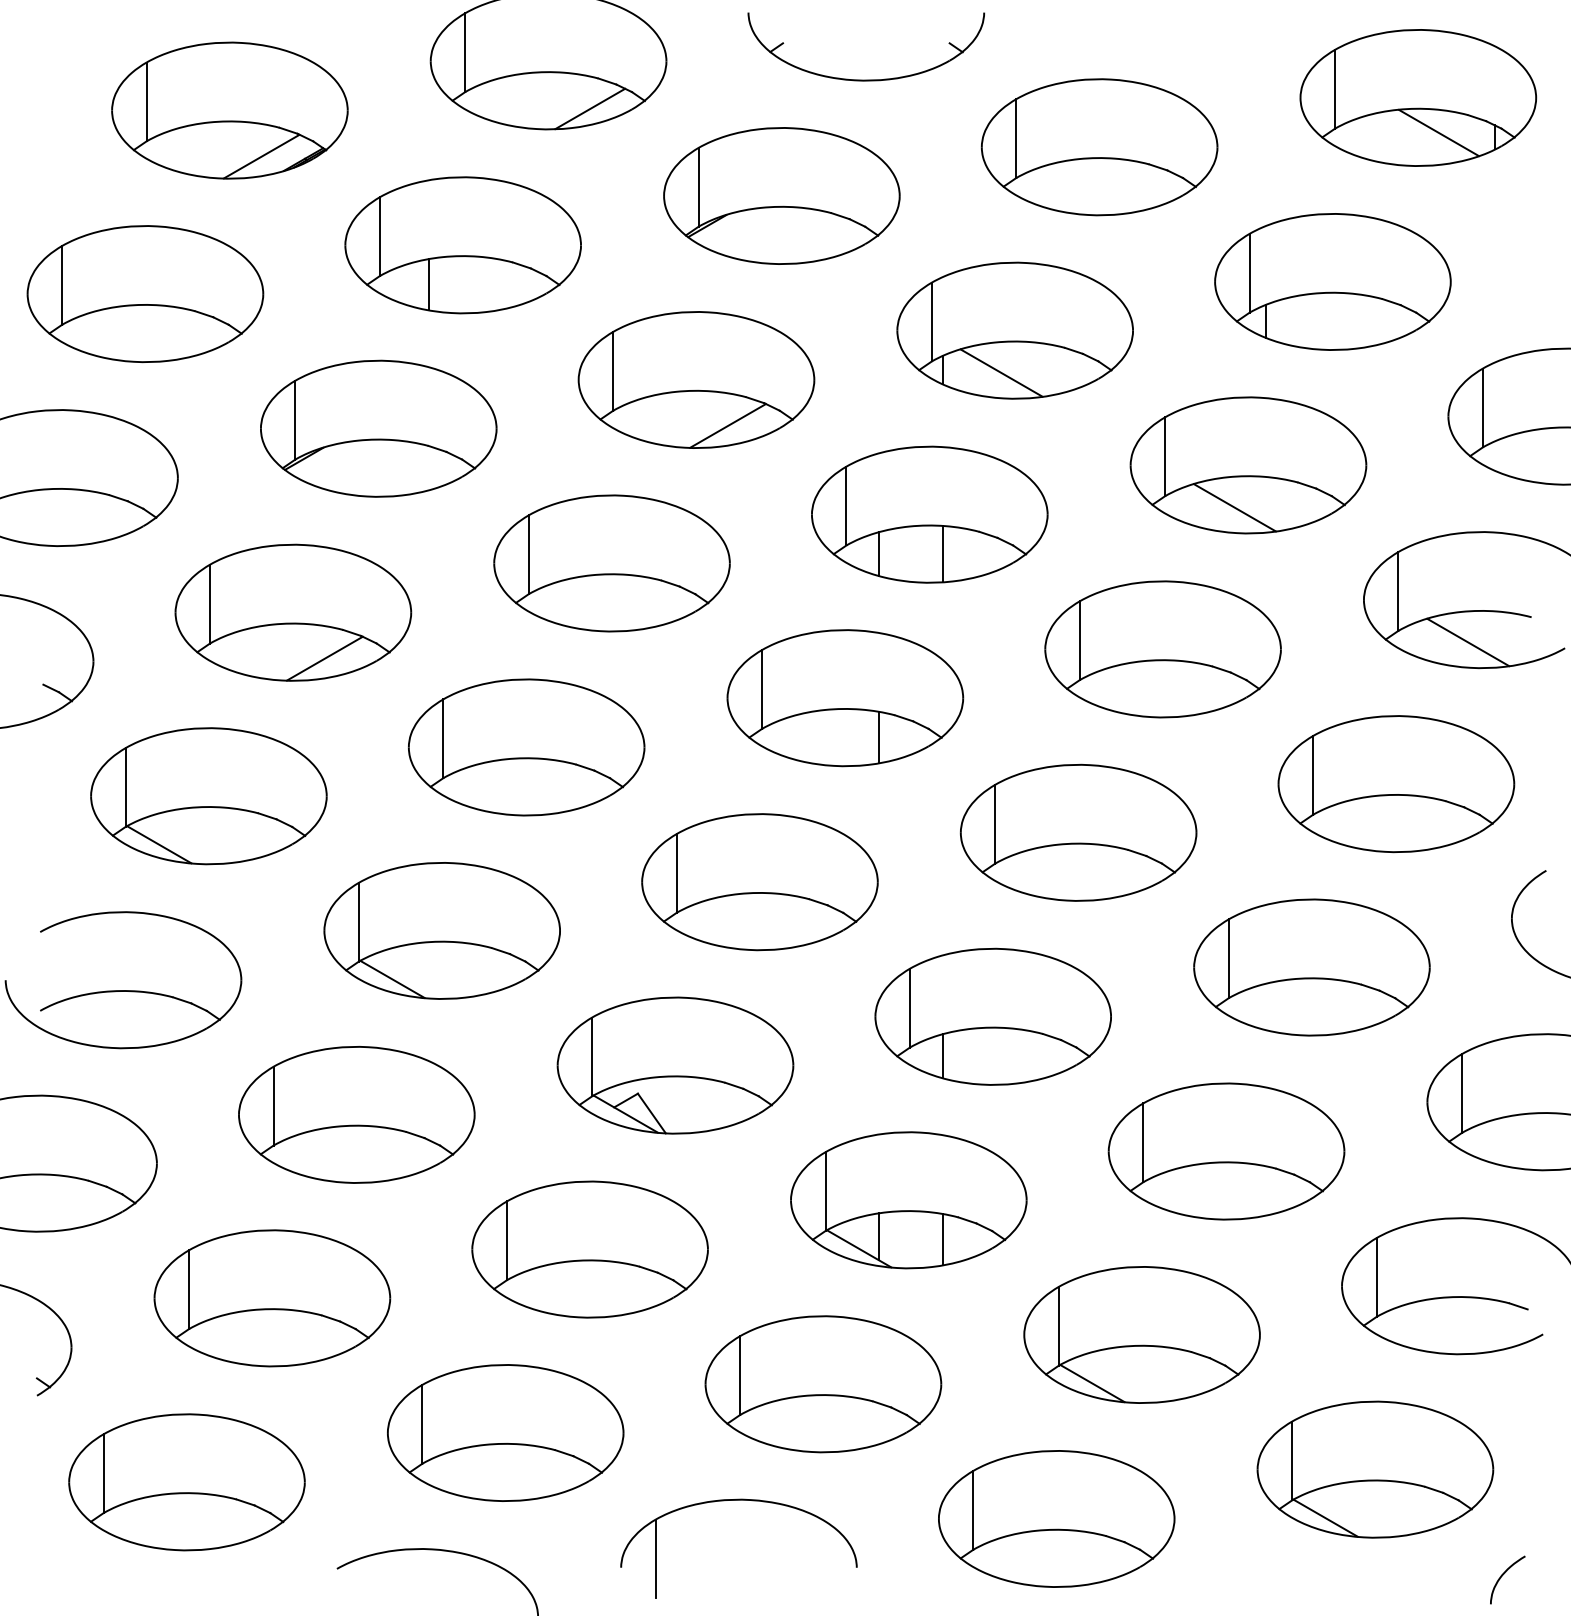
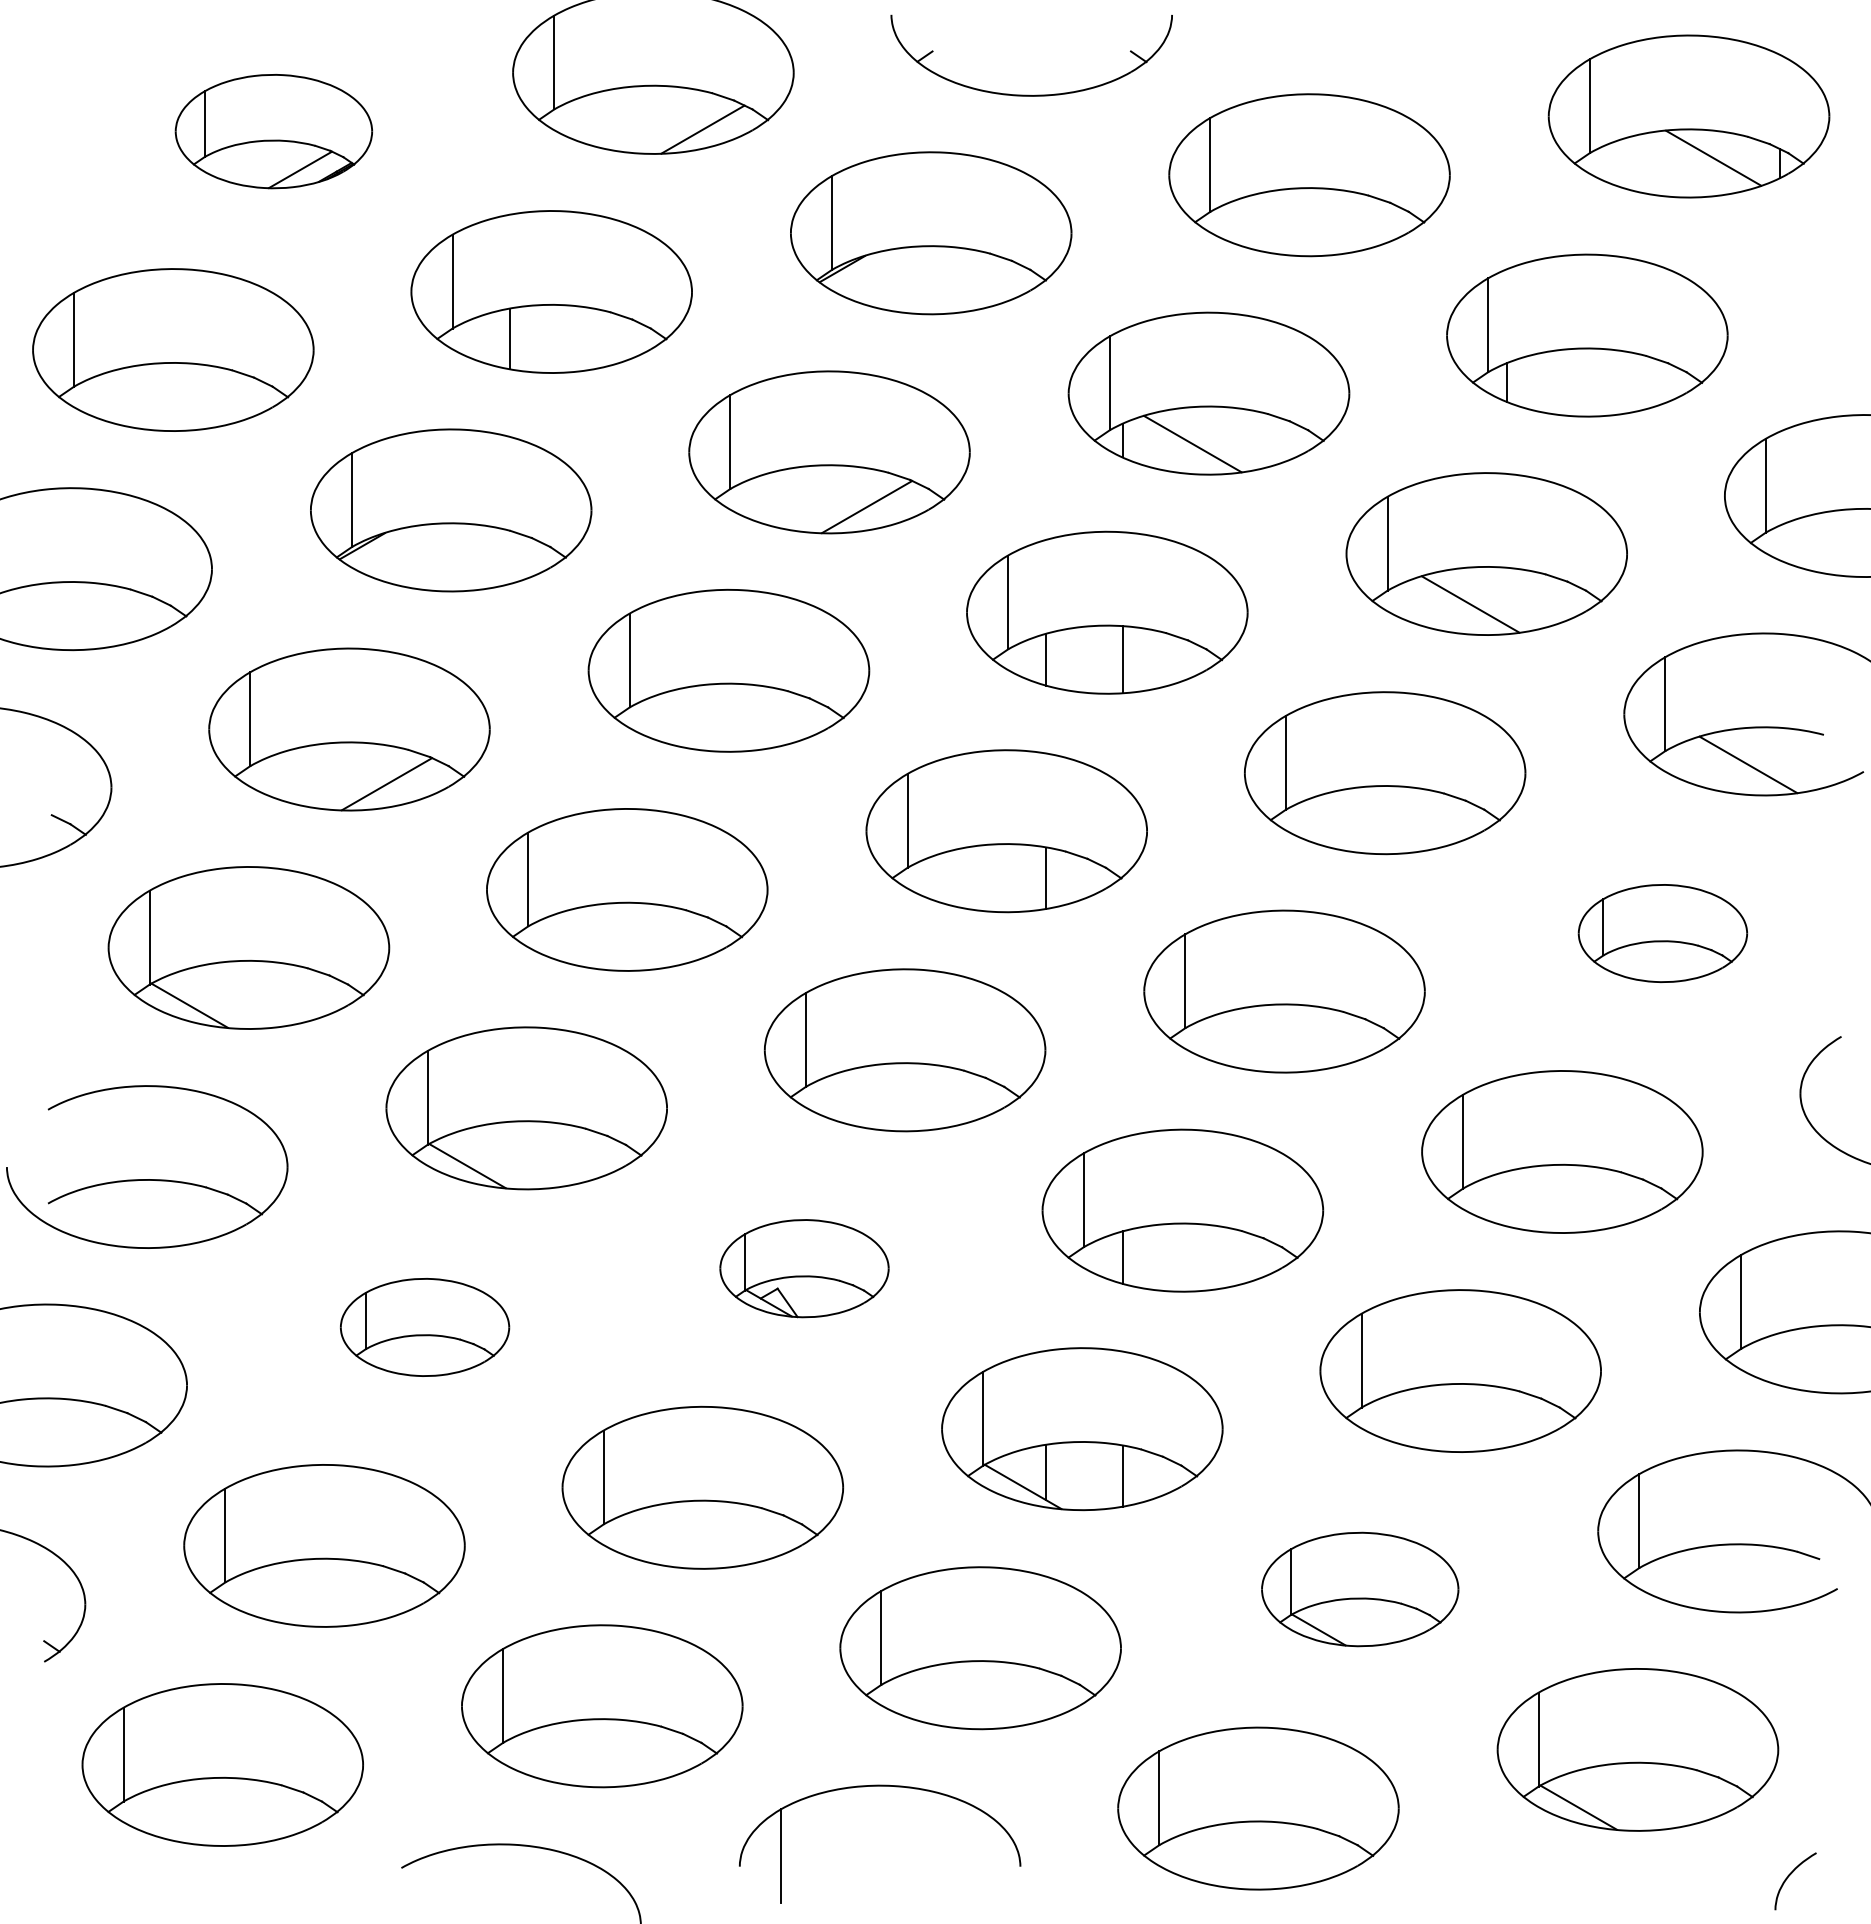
part: (229, 110) -> (273, 131), size x0.7
part: (1396, 784) -> (1662, 933), size x0.6
part: (675, 1065) -> (804, 1268), size x0.6
part: (356, 1114) -> (424, 1327), size x0.6
part: (1142, 1334) -> (1360, 1589), size x0.7

